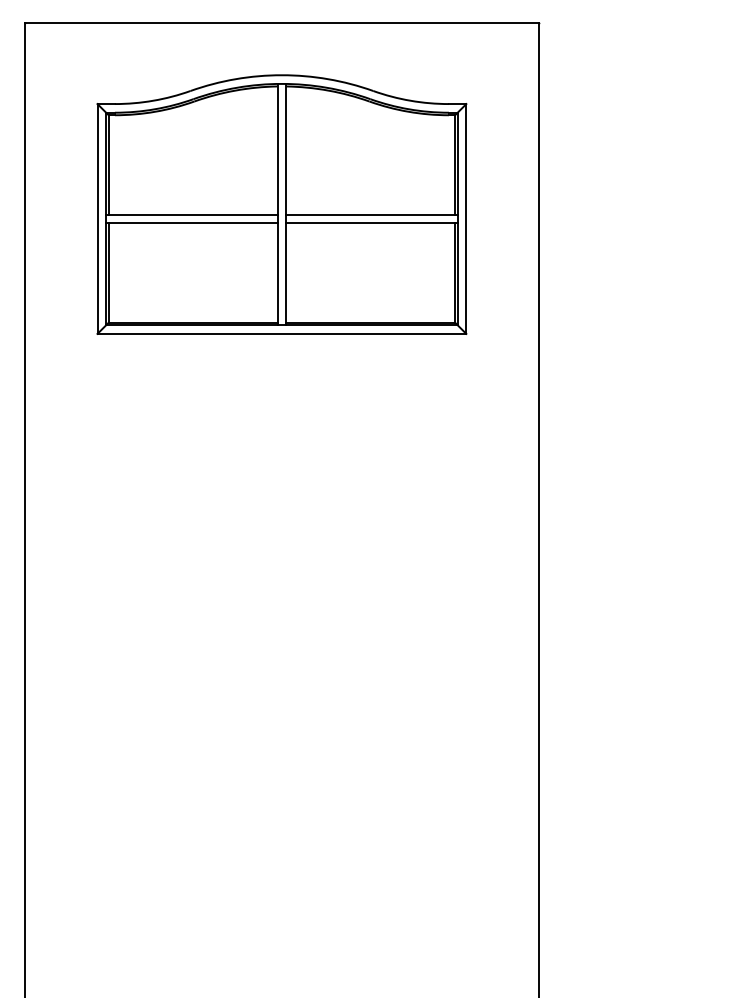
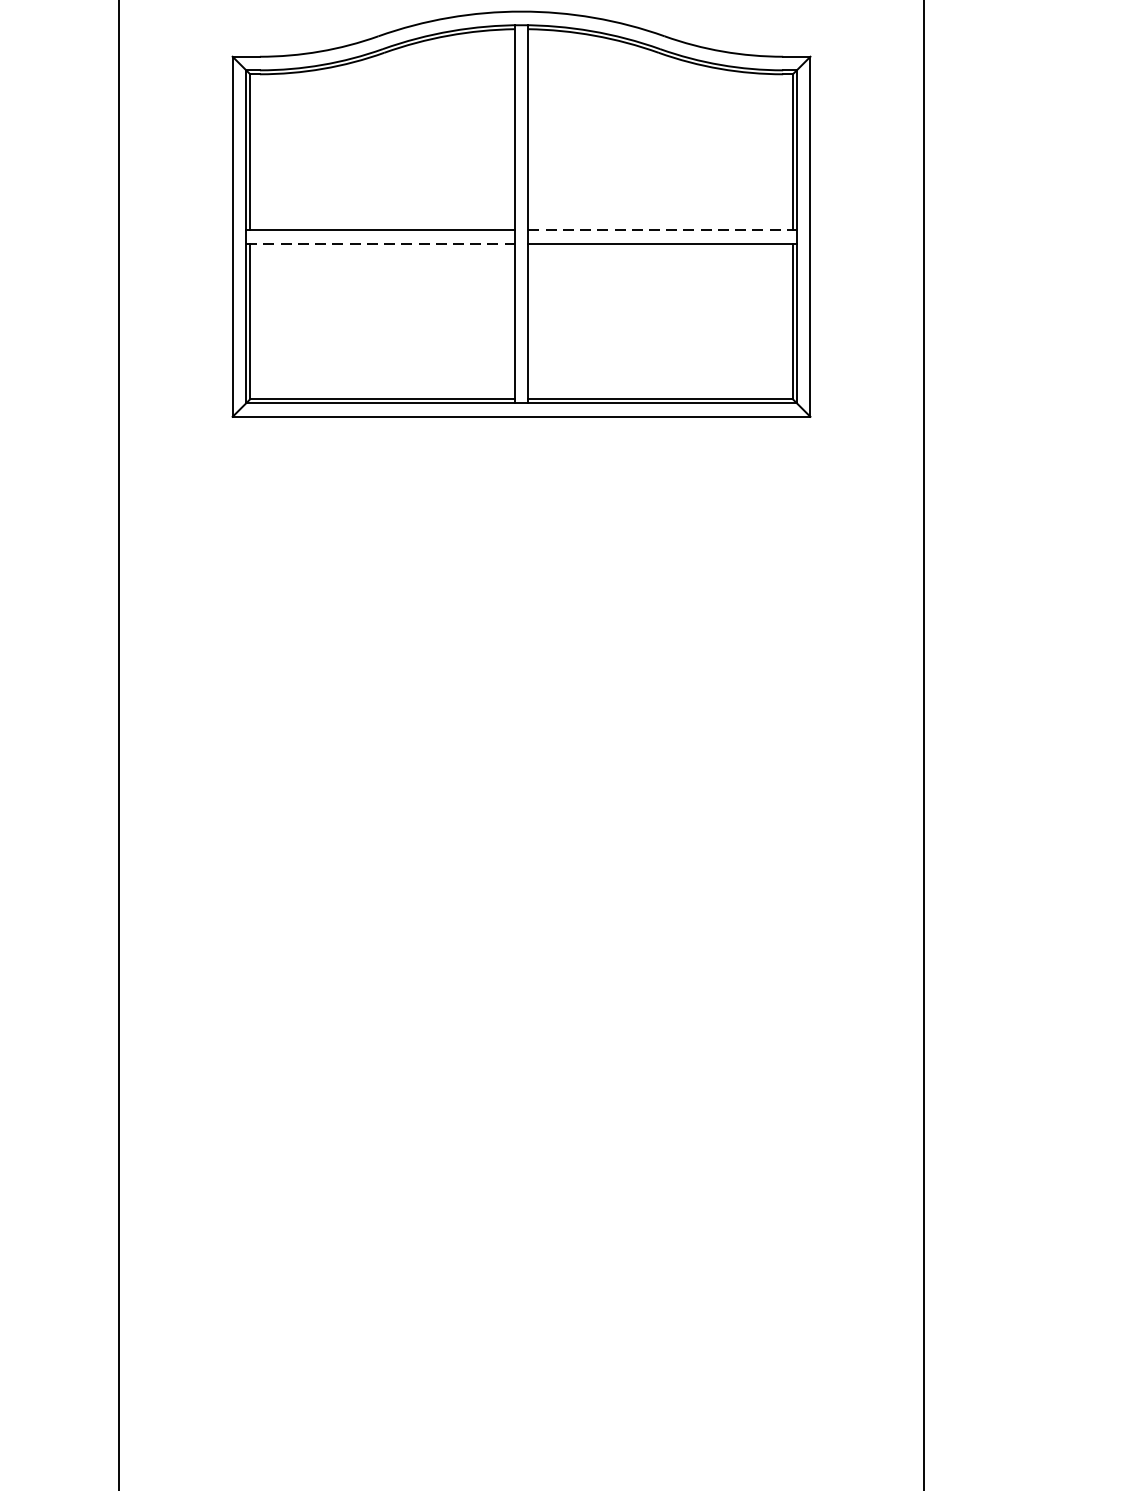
line: (371, 214) -> (661, 229), solid -> dashed
line: (191, 223) -> (379, 243), solid -> dashed

